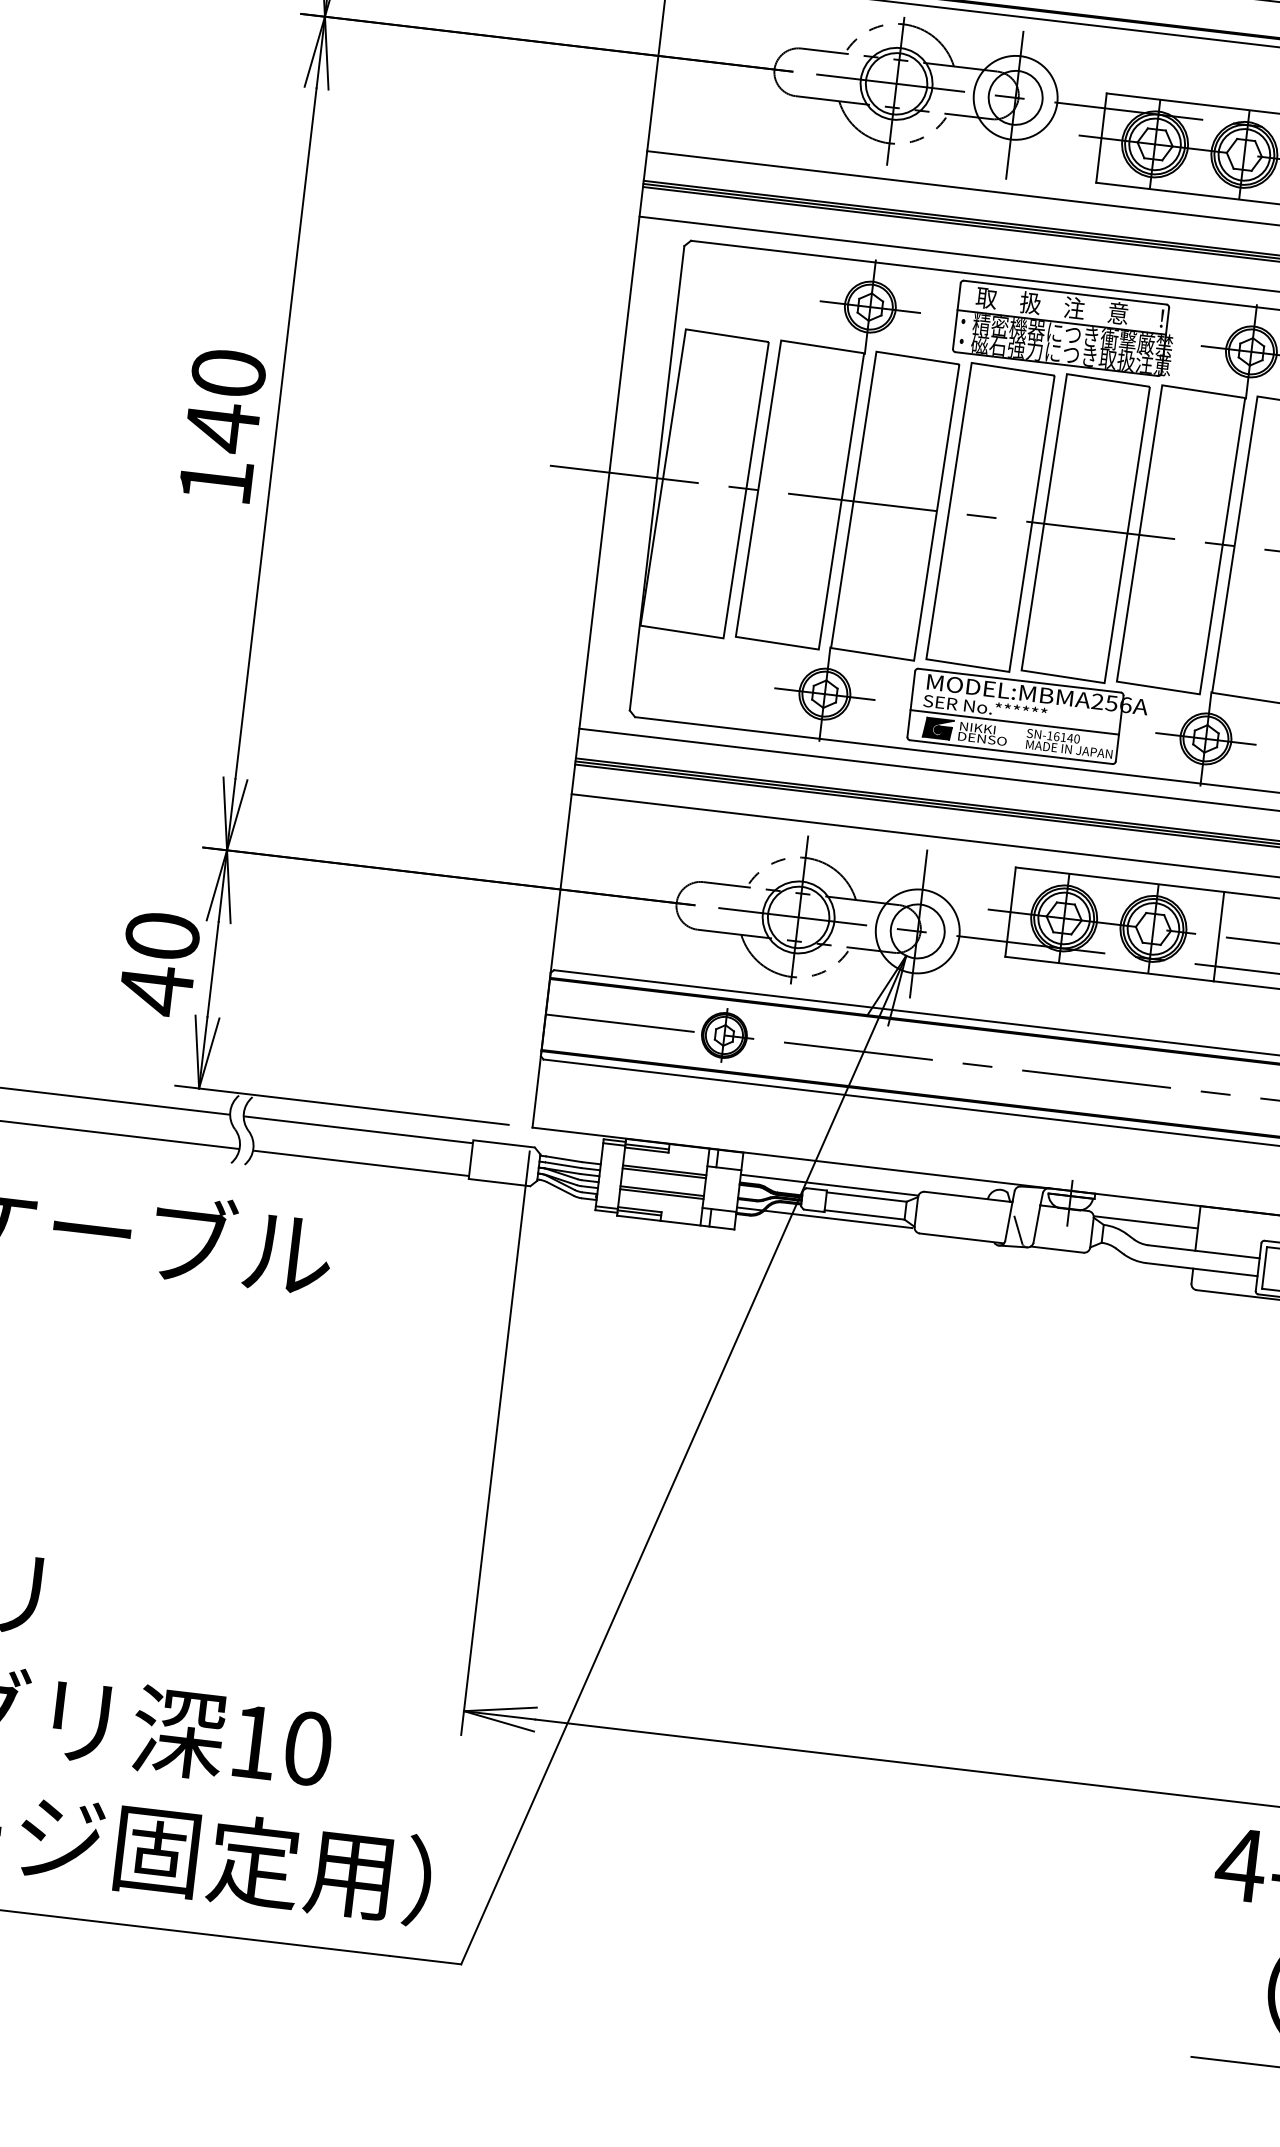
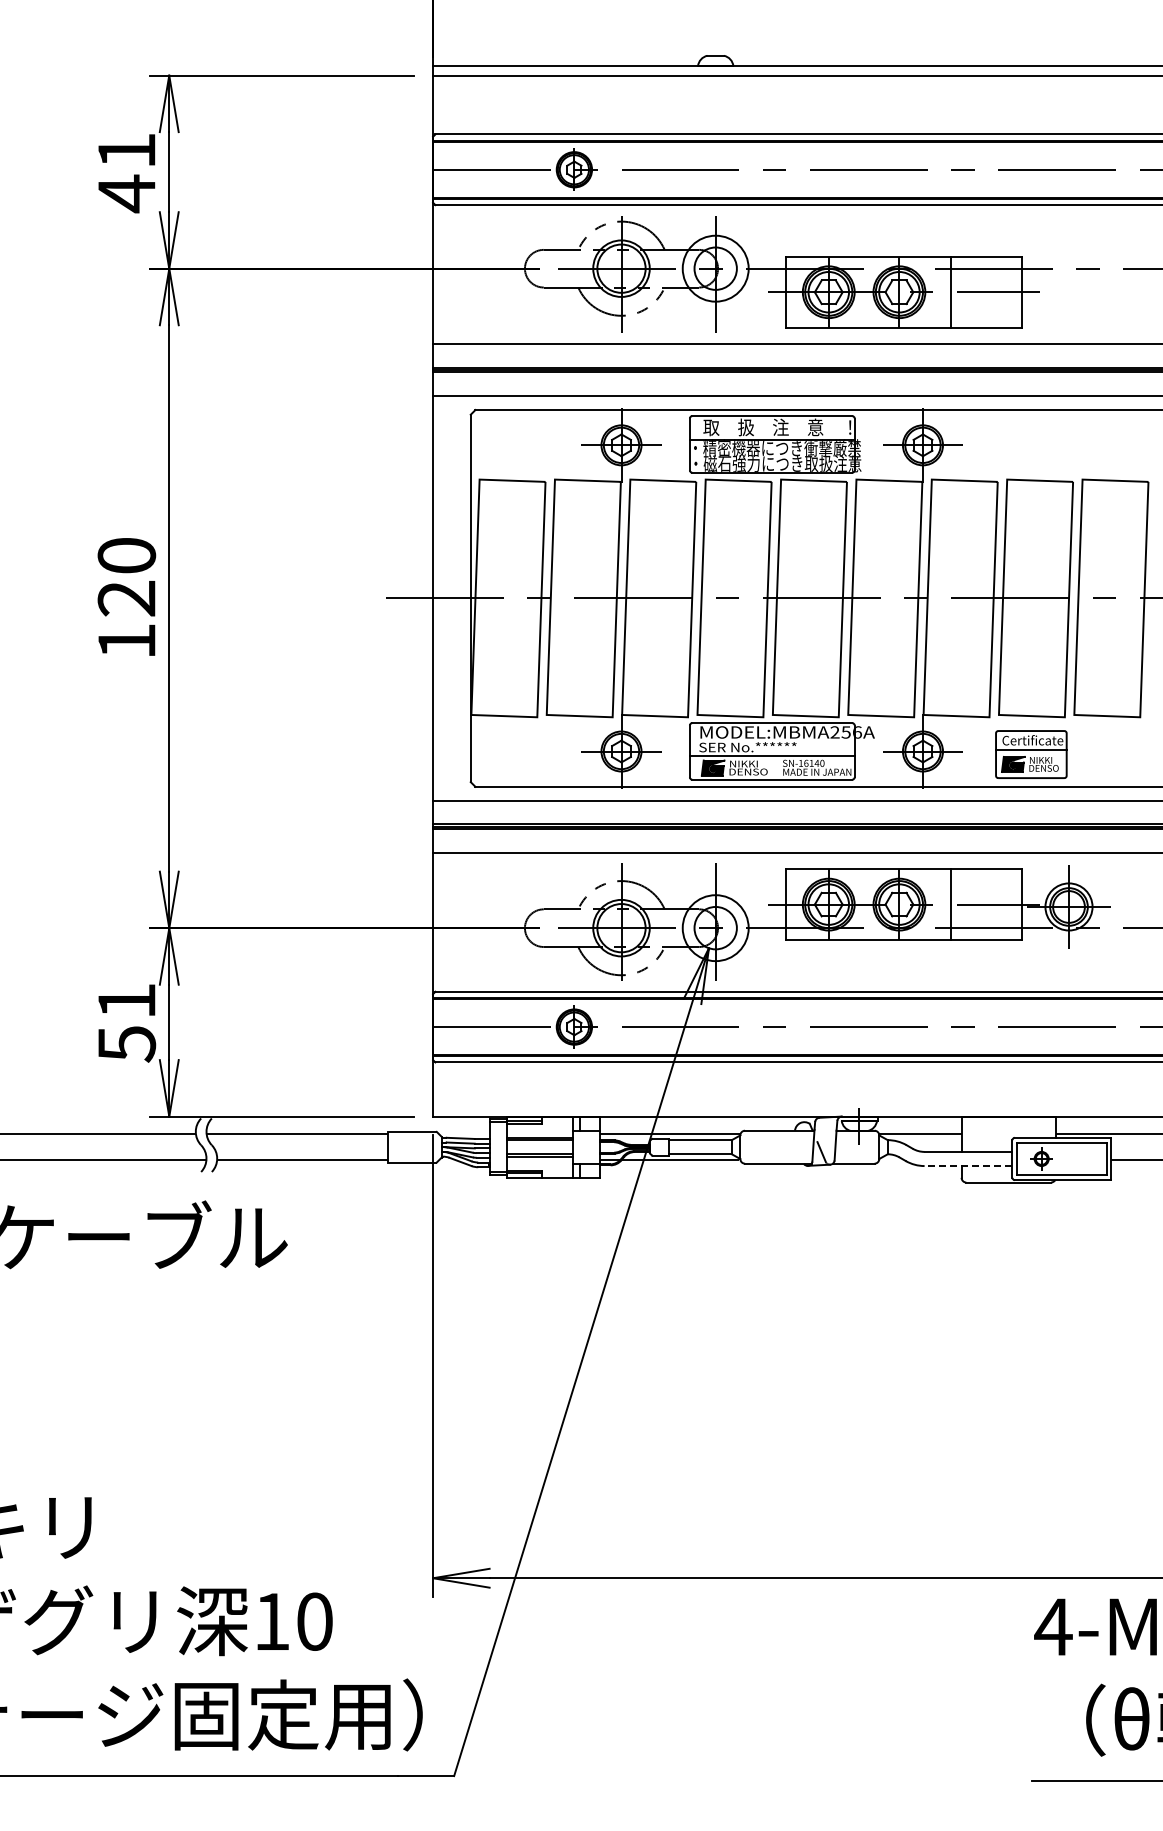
text: (221, 427) -> (126, 598), 140 -> 120
text: (158, 964) -> (126, 1023), 40 -> 51
line: (1201, 1270) -> (968, 1166), solid -> dashed

